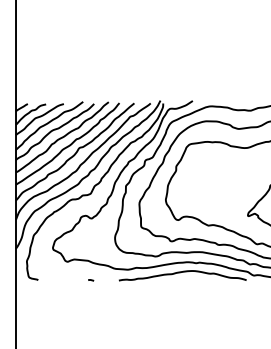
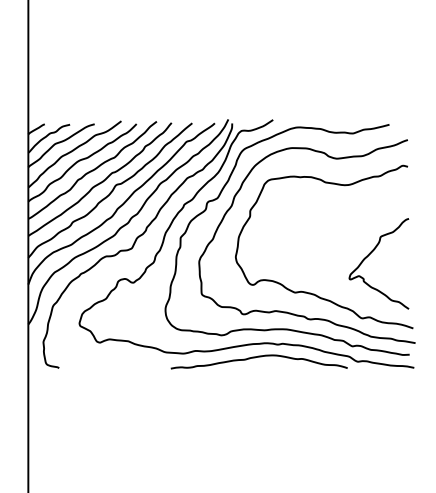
line: (91, 279) -> (132, 367), removed

